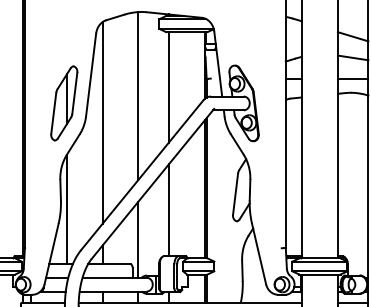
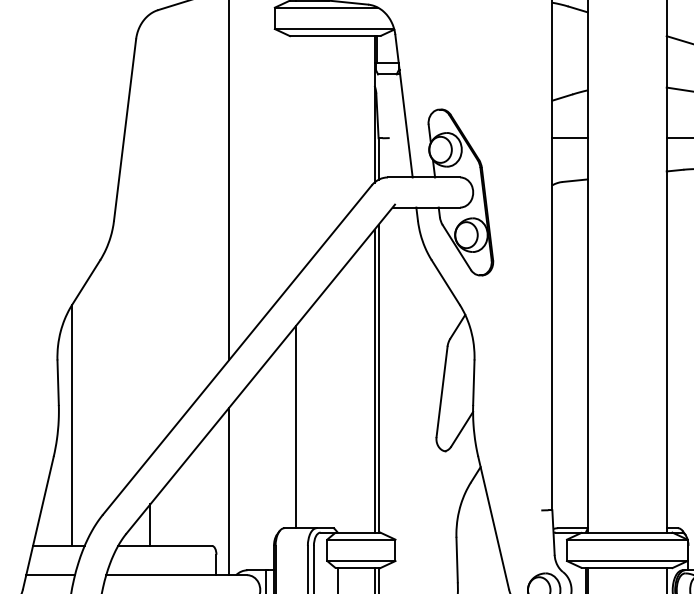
line: (168, 87) -> (294, 157), removed
part: (64, 103) -> (66, 192), removed
line: (102, 122) -> (150, 234), removed

